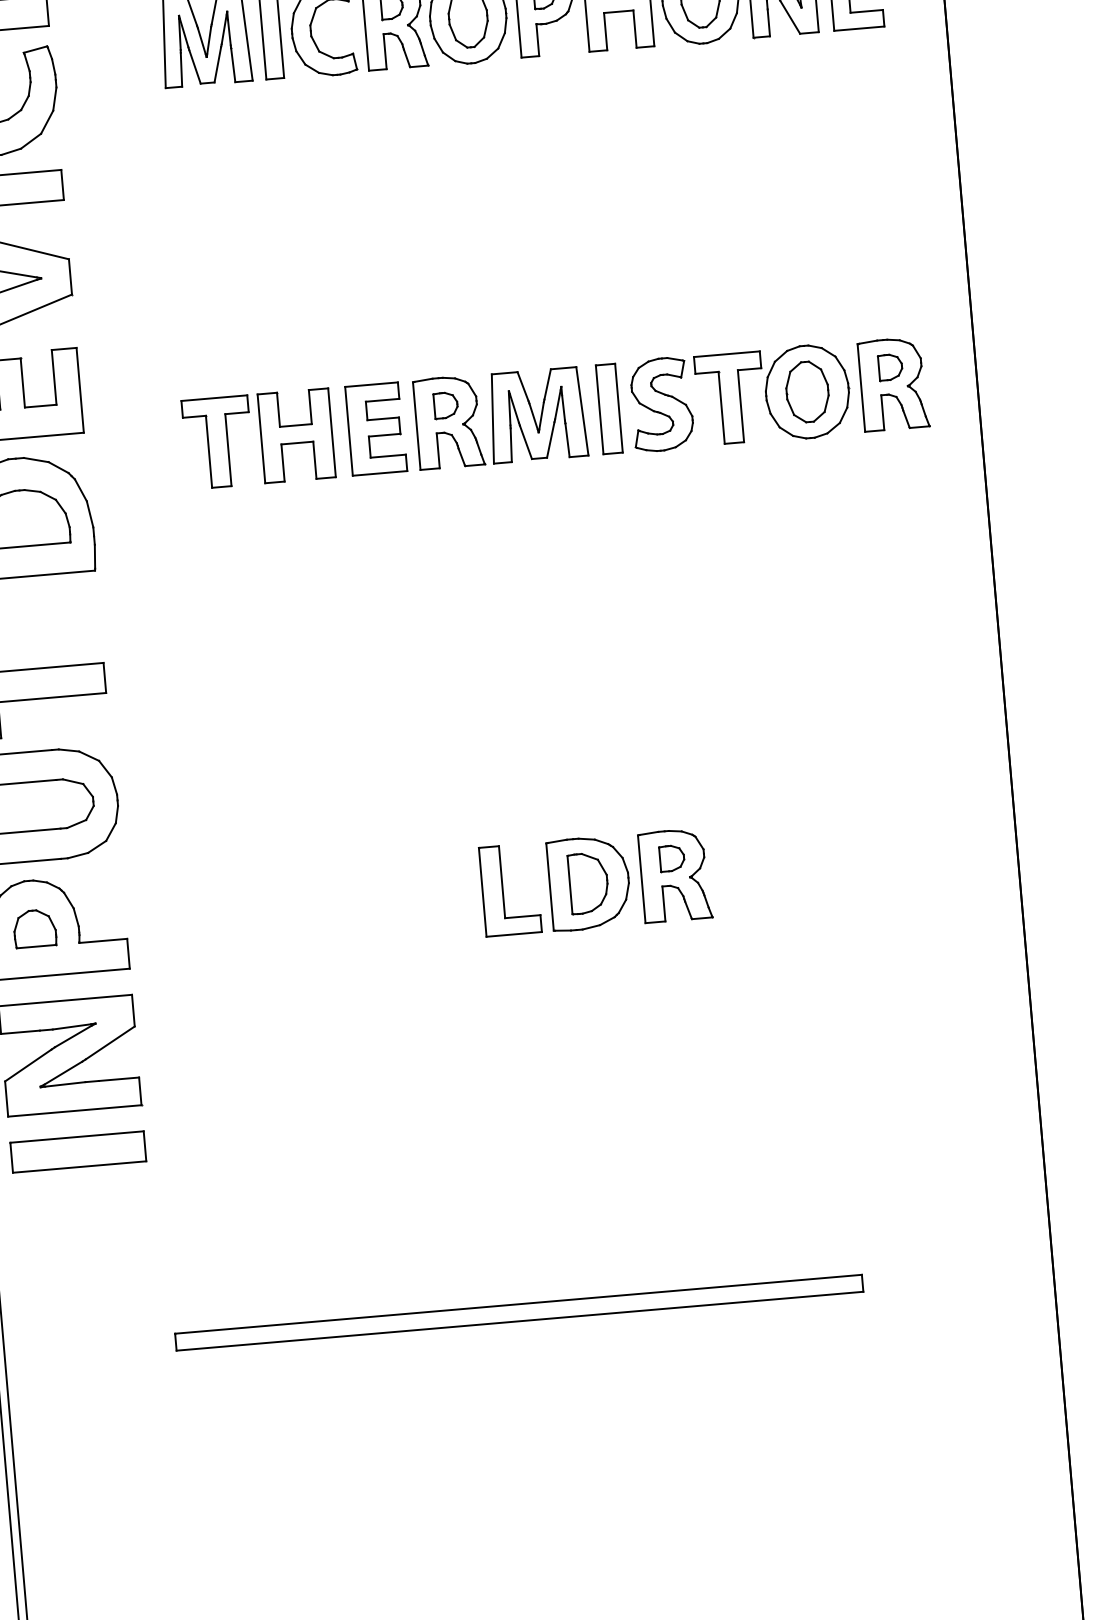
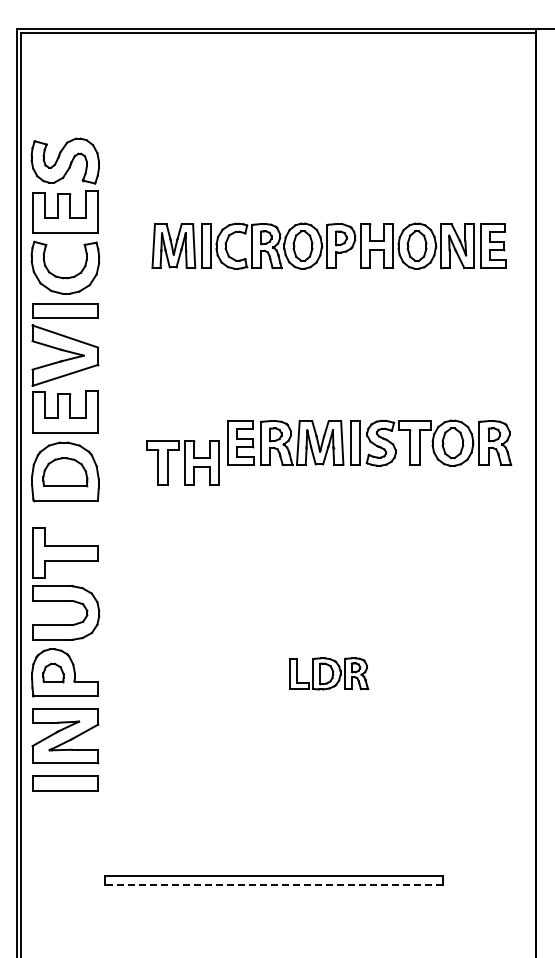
part: (257, 437) -> (182, 462), moved
part: (596, 882) -> (329, 673), size x0.7
line: (519, 1321) -> (273, 884), solid -> dashed

